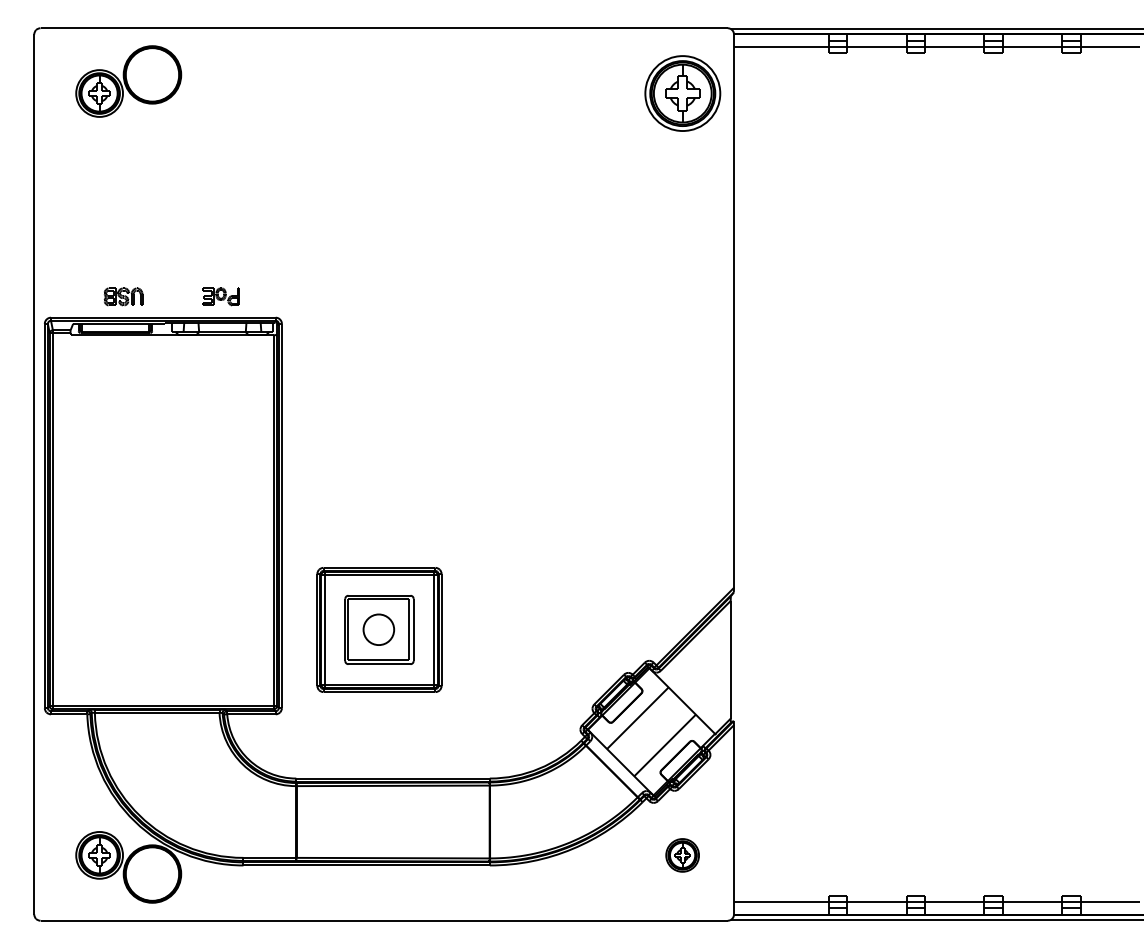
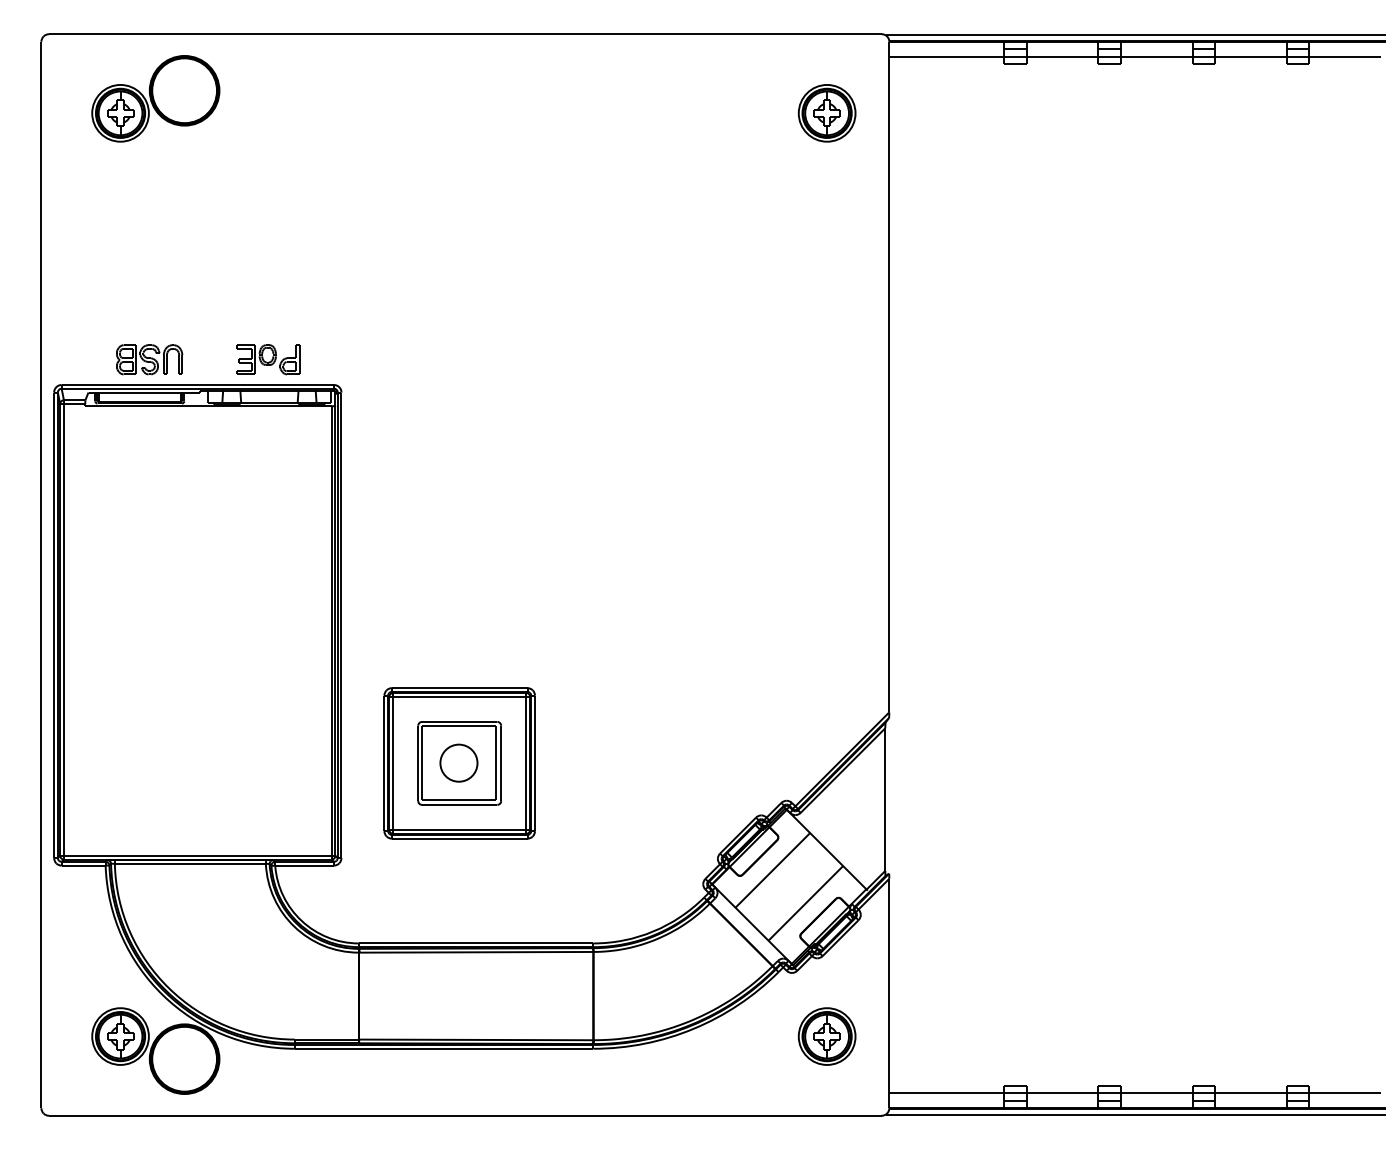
part: (682, 93) -> (826, 113), size x0.62
part: (123, 296) -> (149, 359), size x1.43
part: (220, 296) -> (267, 359), size x1.43
part: (682, 855) -> (826, 1036), size x1.43

